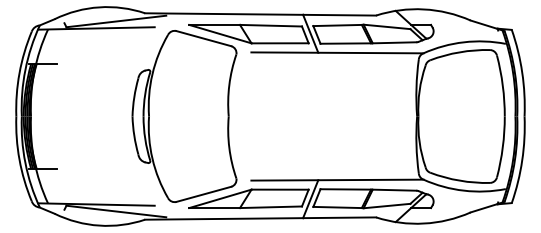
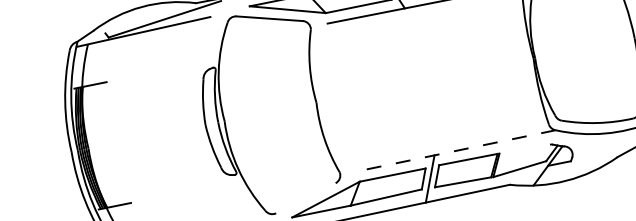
line: (336, 180) -> (455, 151), solid -> dashed
line: (394, 189) -> (524, 148), removed
line: (203, 193) -> (305, 197), removed

